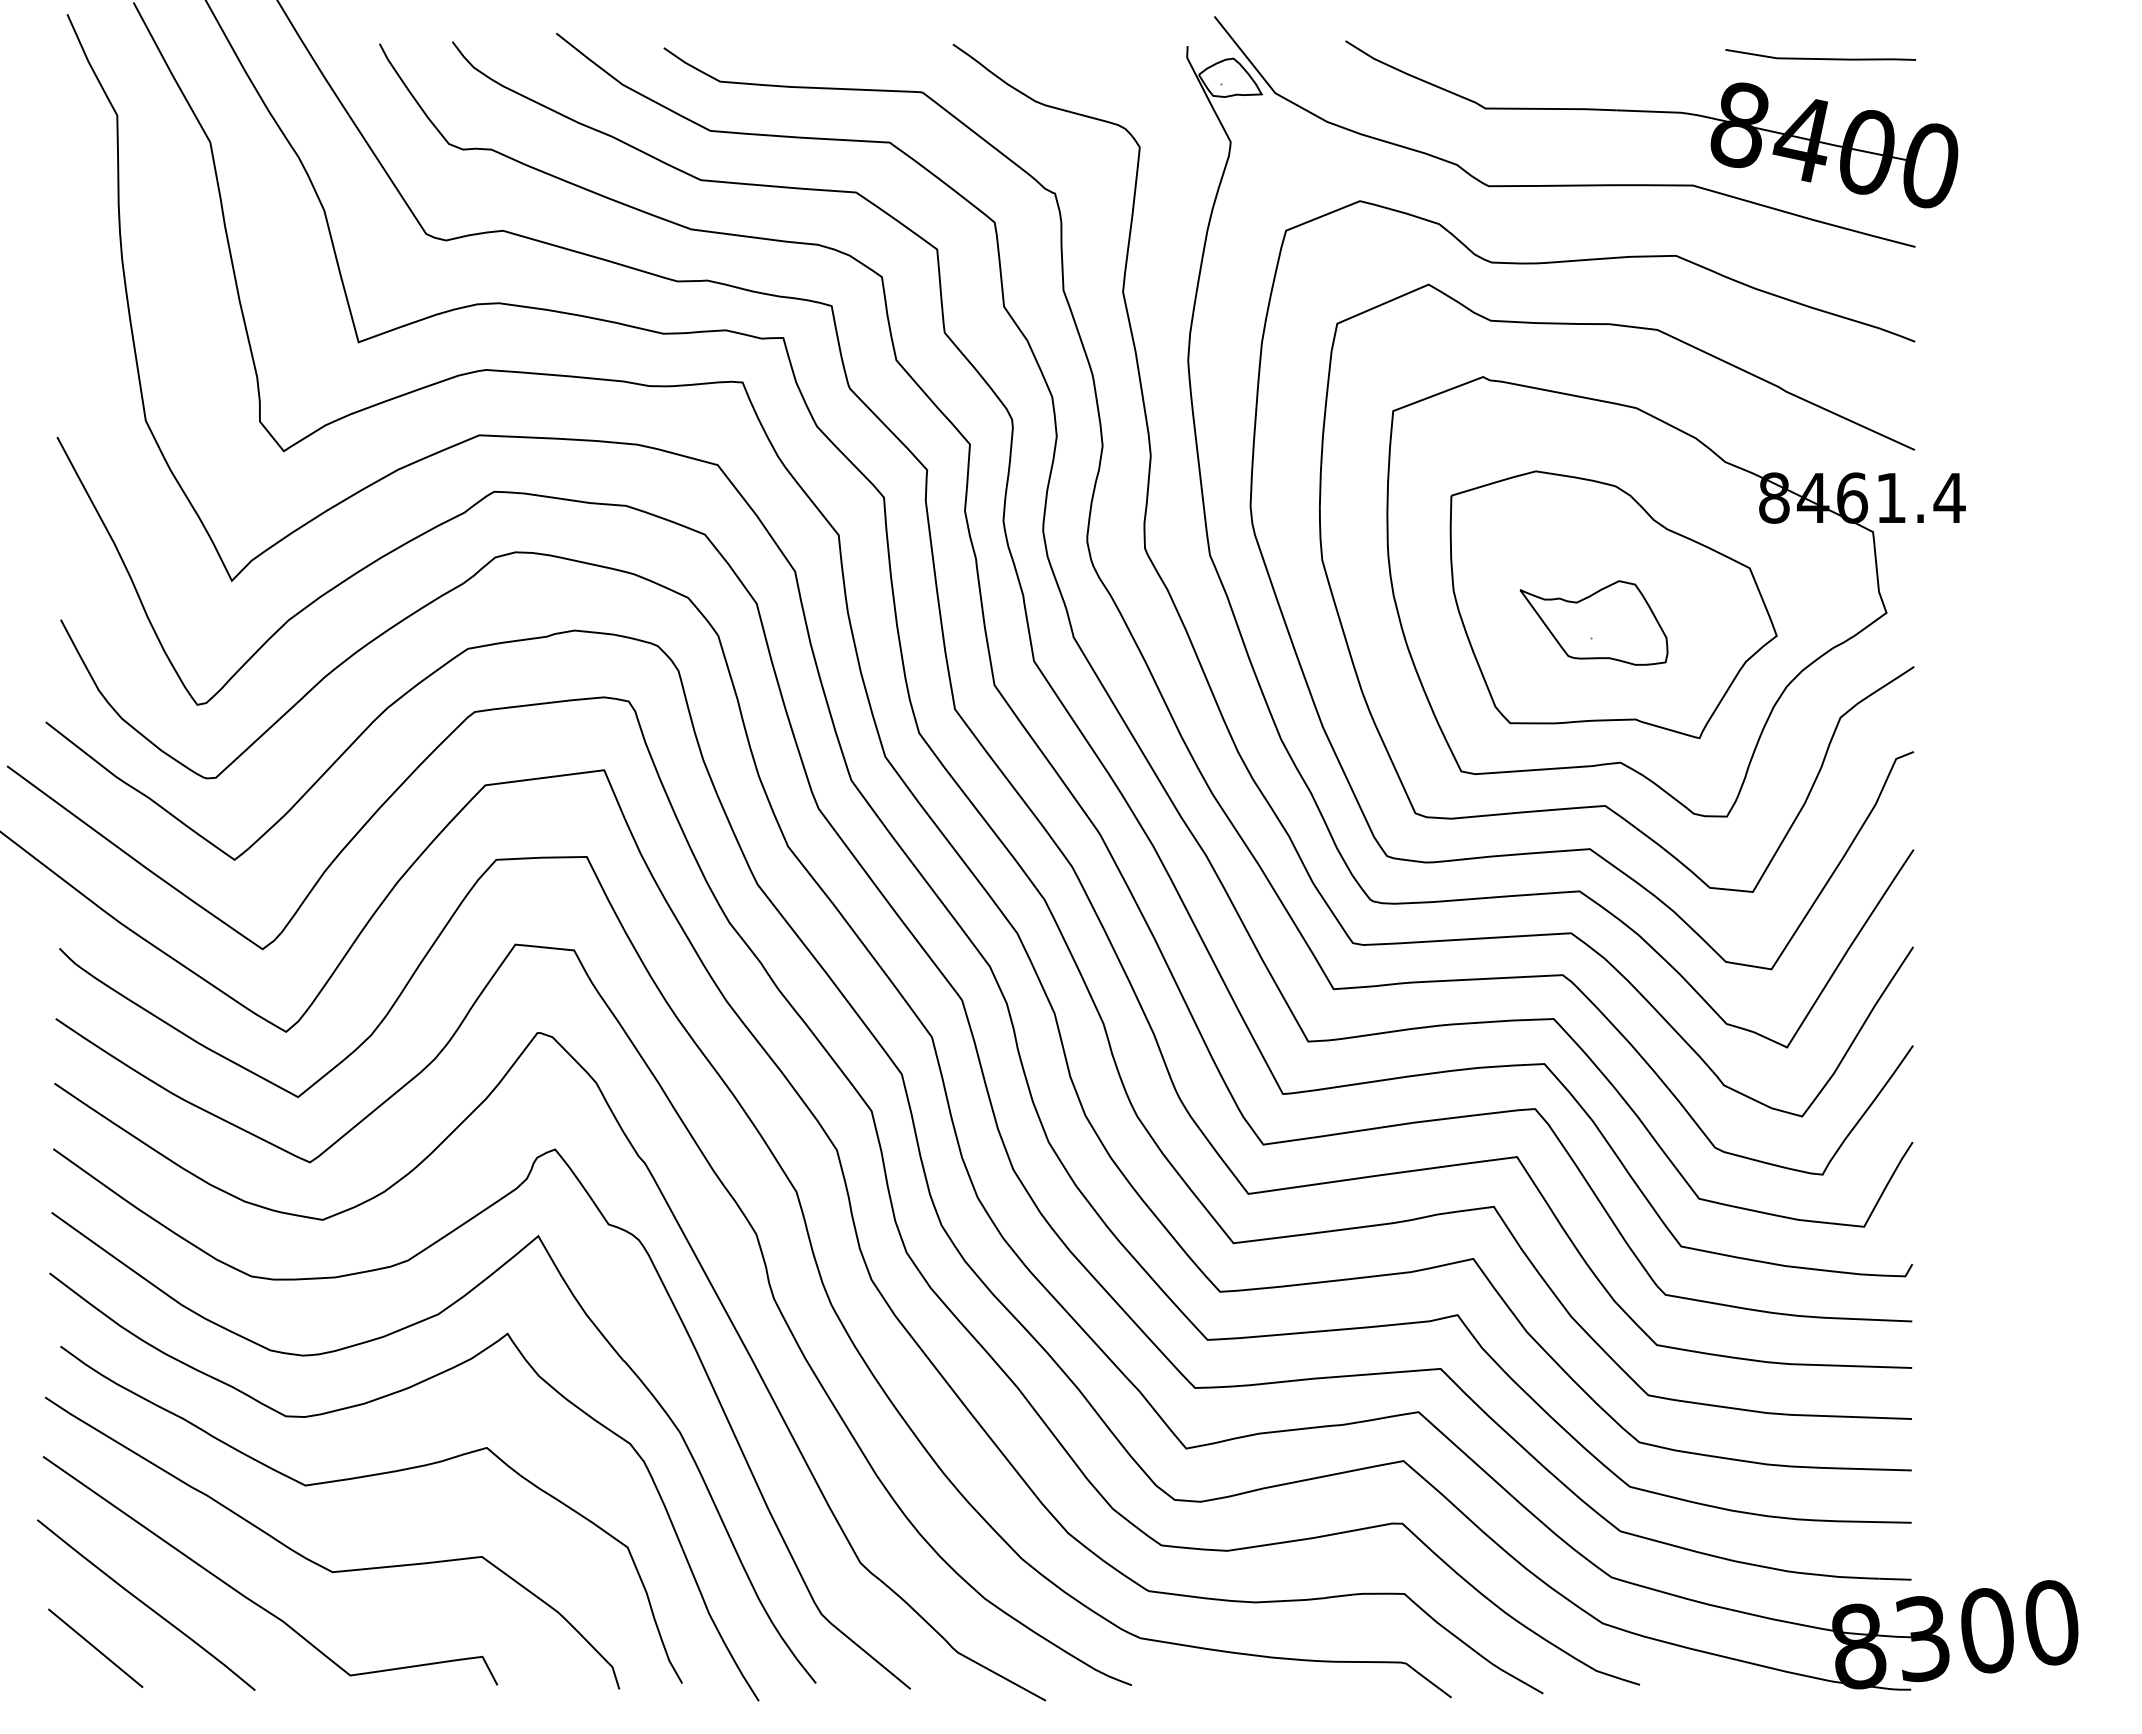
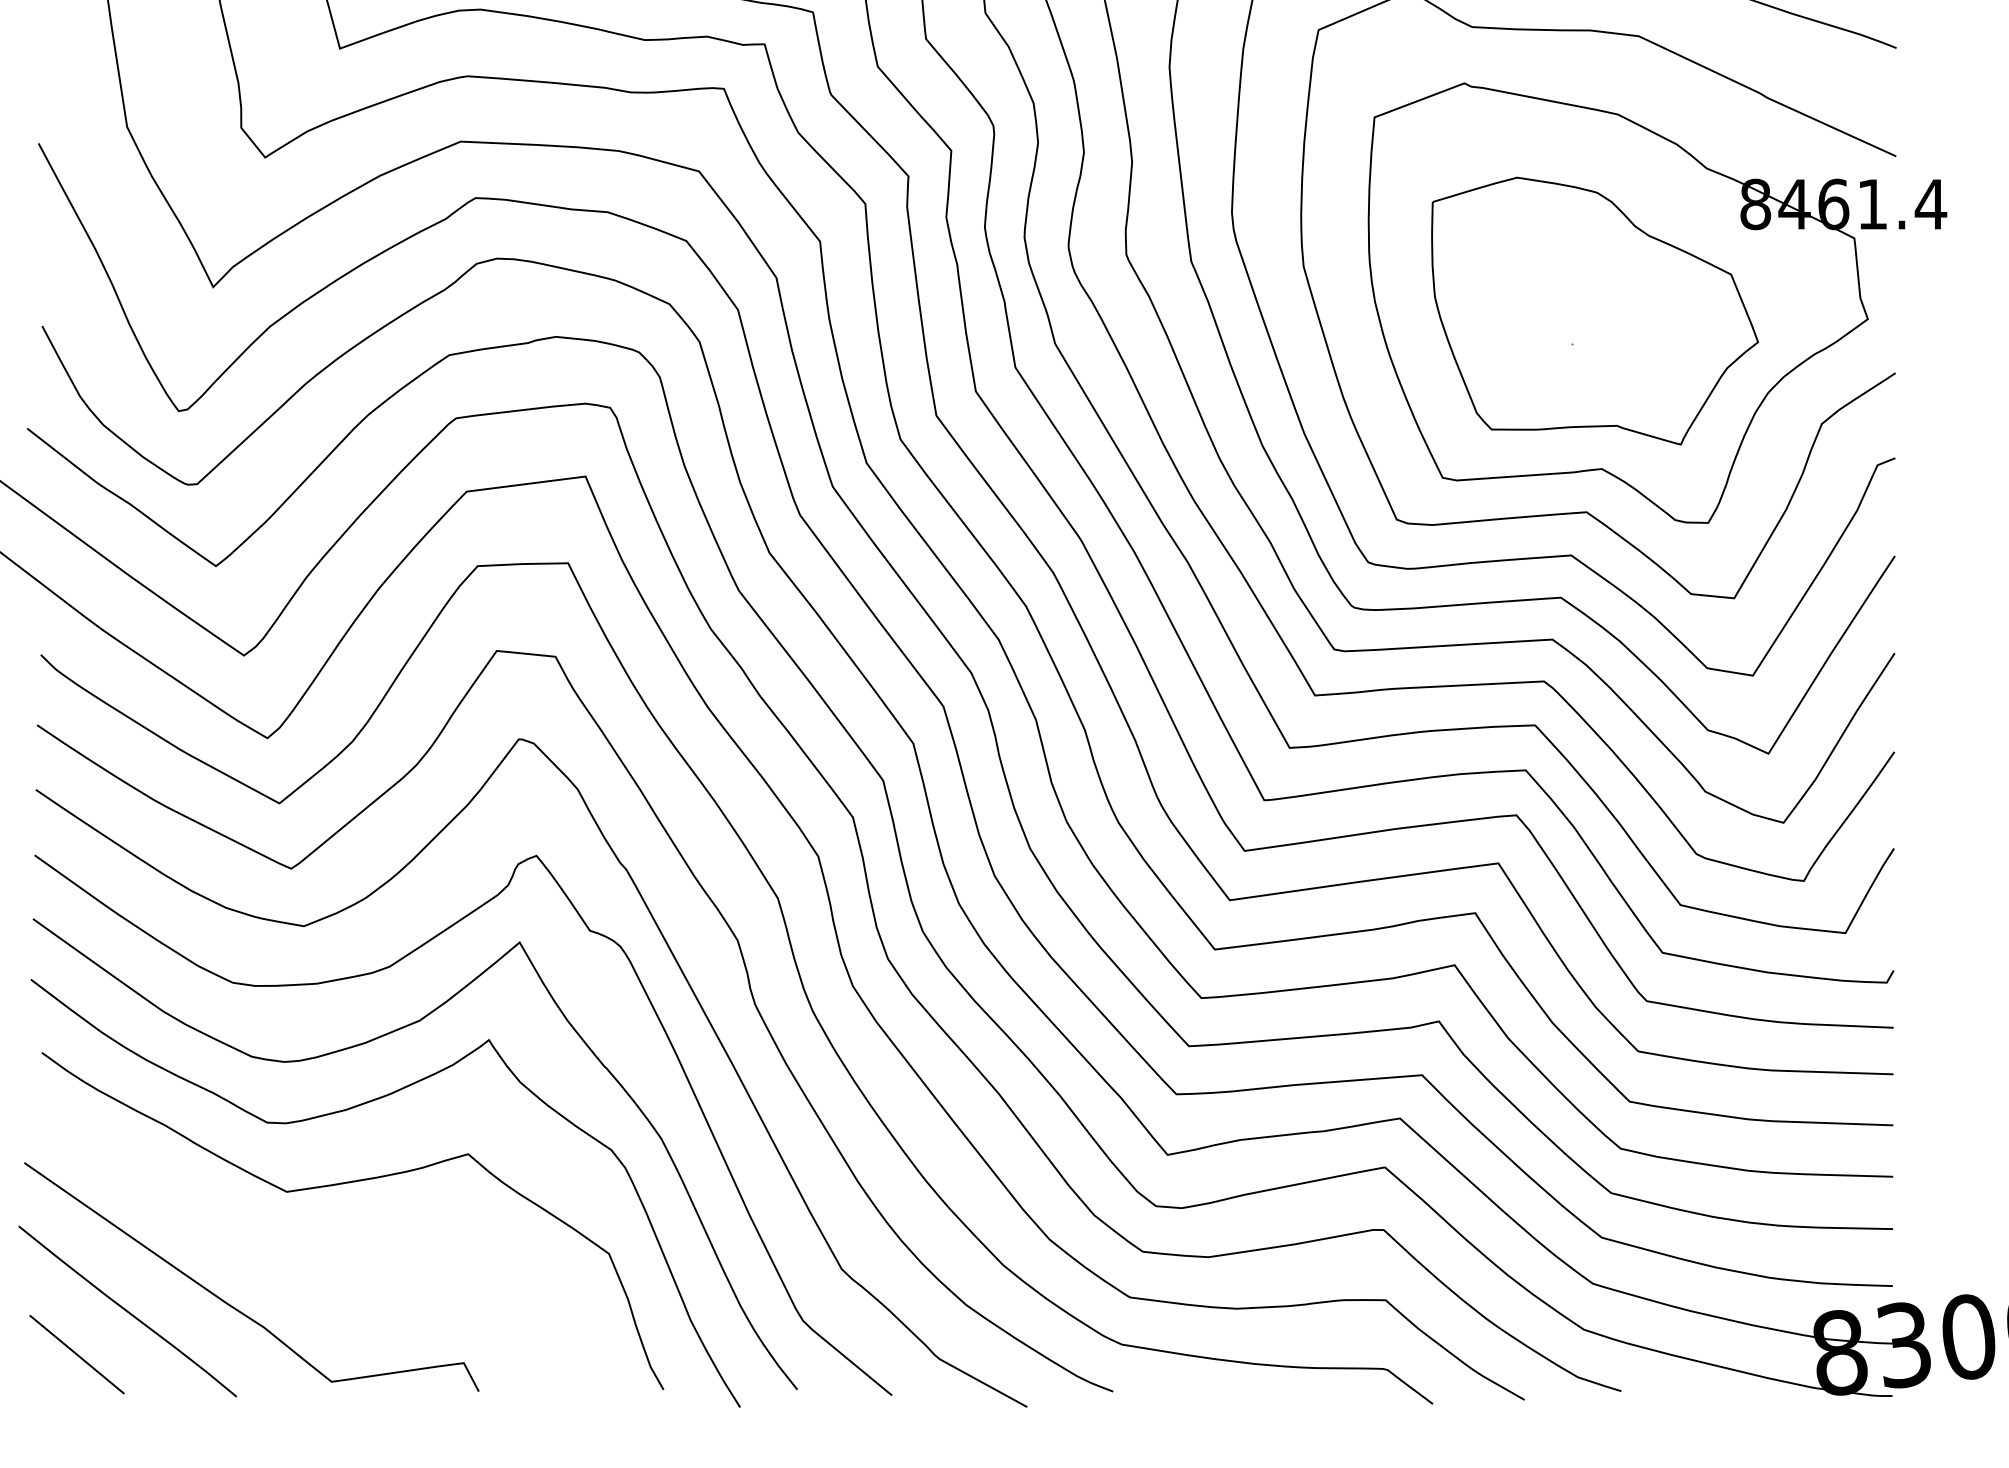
part: (1593, 622) -> (1574, 328), removed
curve: (320, 1564) -> (301, 1270), removed

